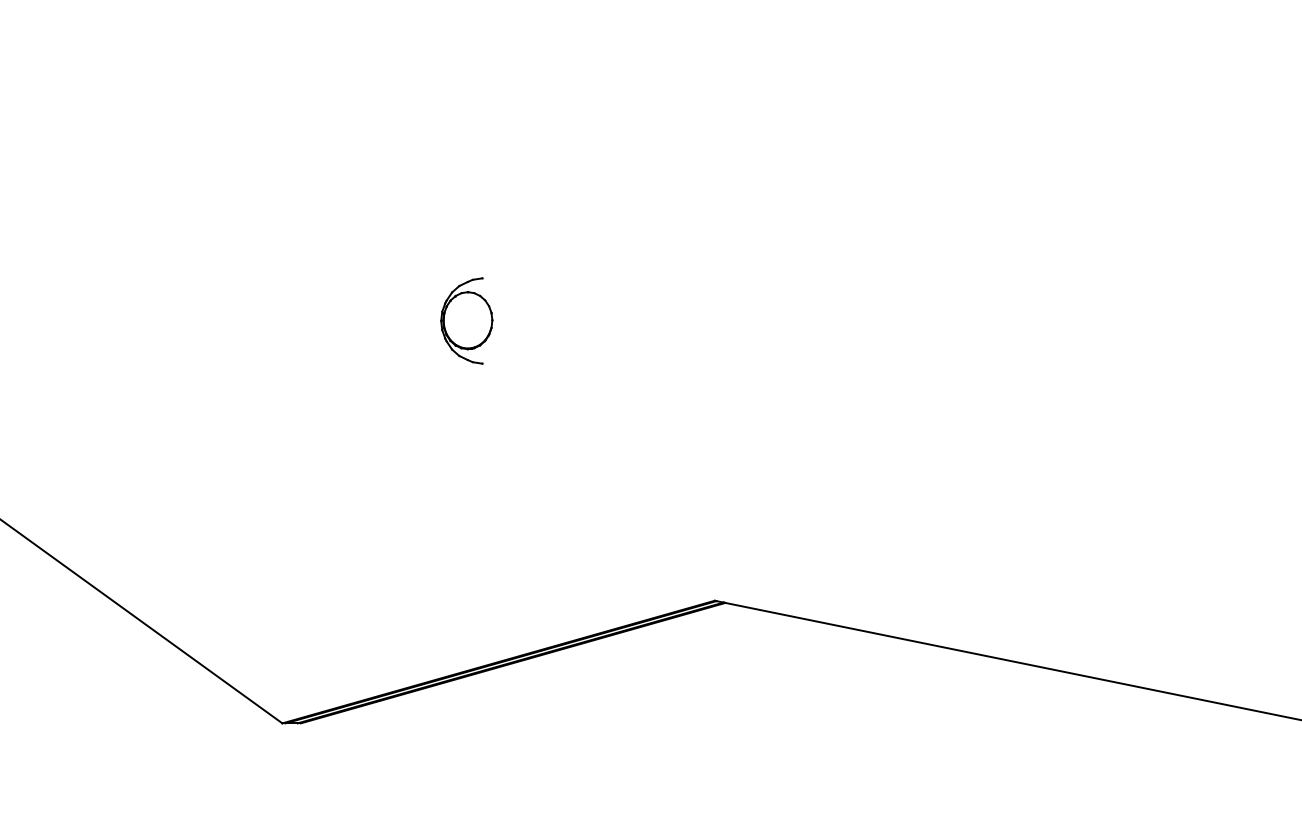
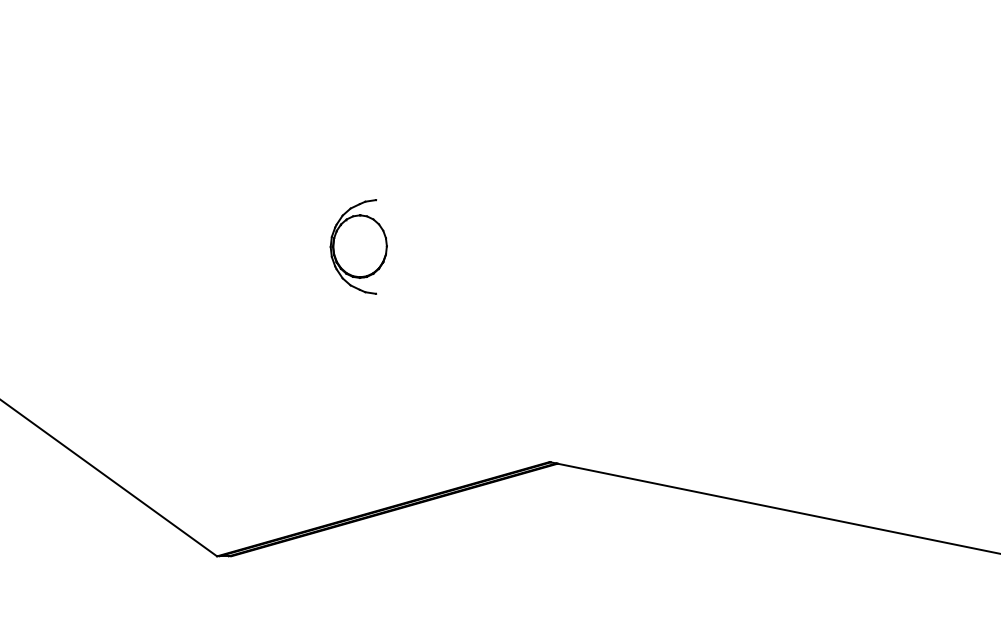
part: (466, 320) -> (358, 246), size x1.43

